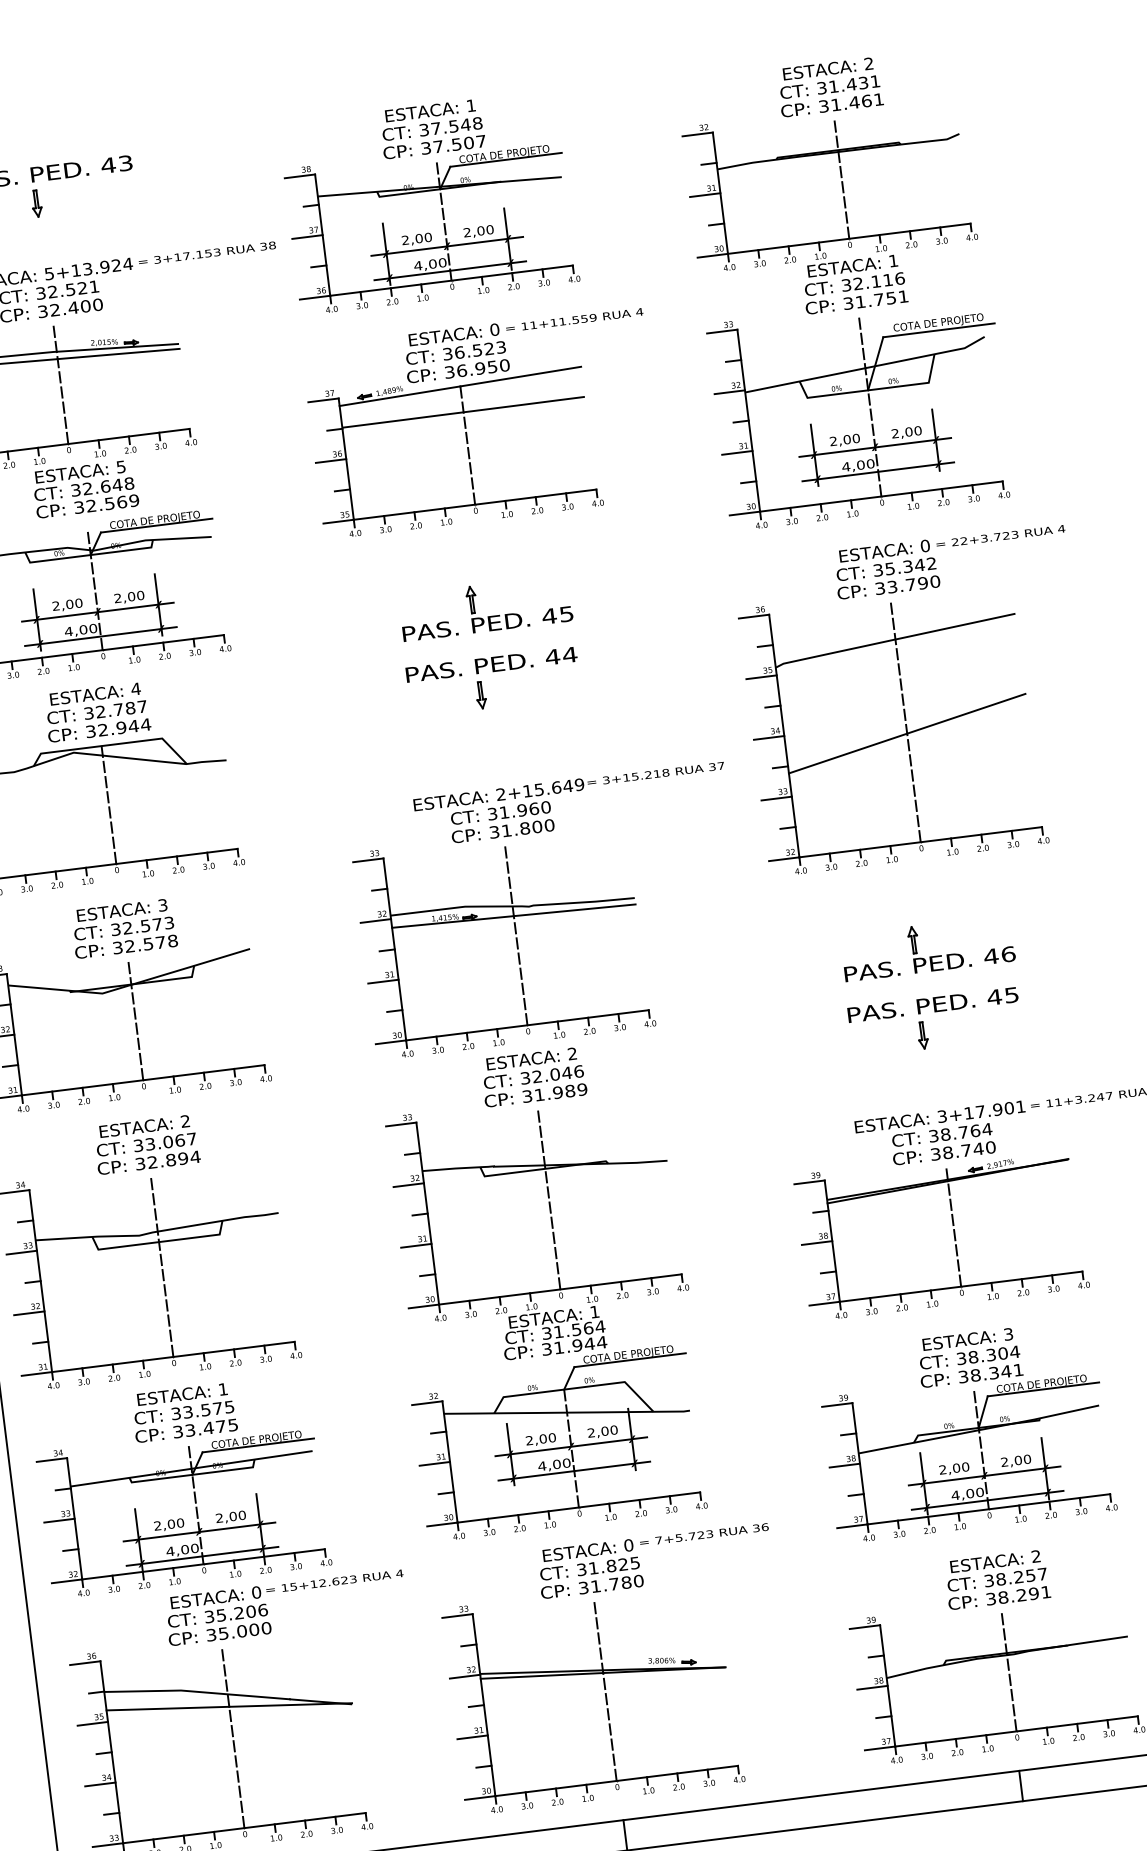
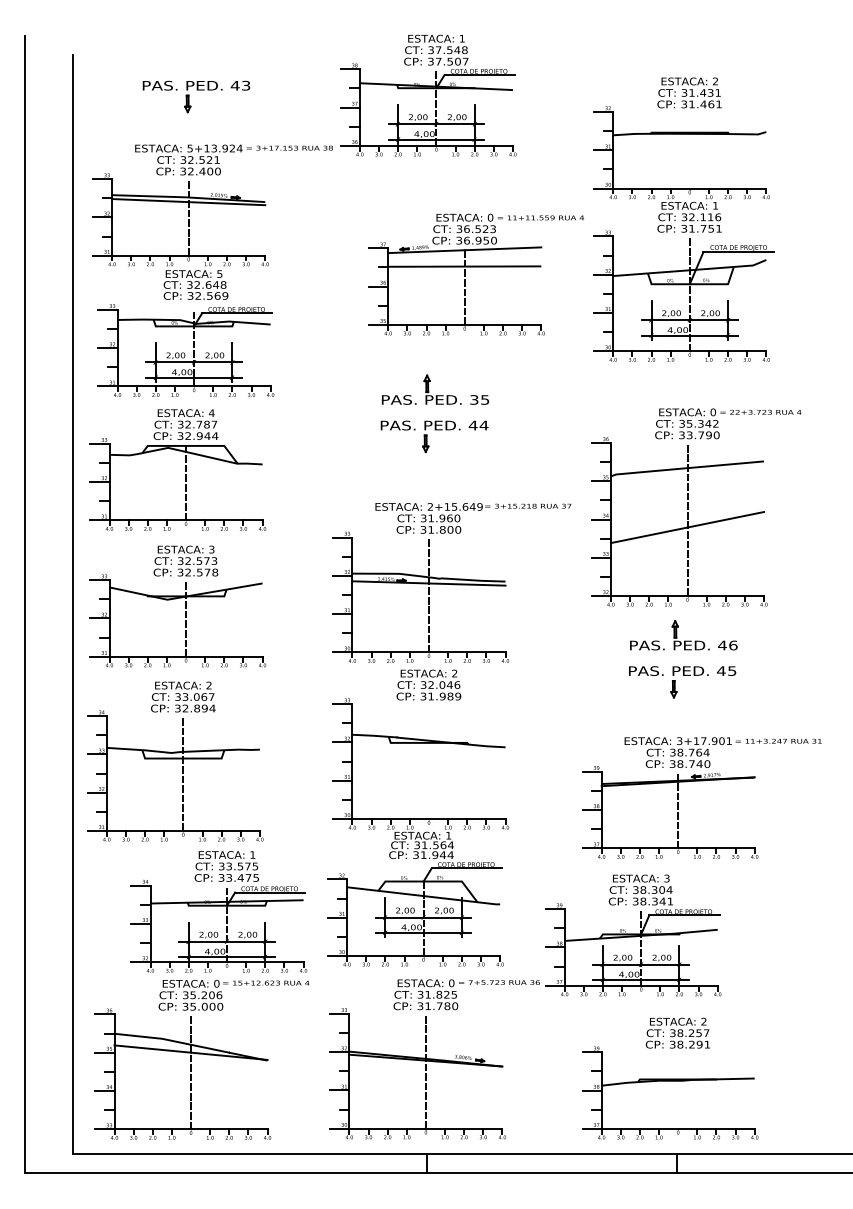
line: (841, 178) -> (689, 150), removed
part: (428, 202) -> (428, 95), moved
part: (480, 411) -> (475, 267), moved
text: (548, 615) -> (473, 399), 45 -> 35
part: (904, 701) -> (688, 507), moved
line: (549, 1198) -> (429, 761), removed
part: (966, 1431) -> (633, 935), moved
part: (179, 1485) -> (218, 911), moved
line: (1009, 1670) -> (678, 1090), removed

